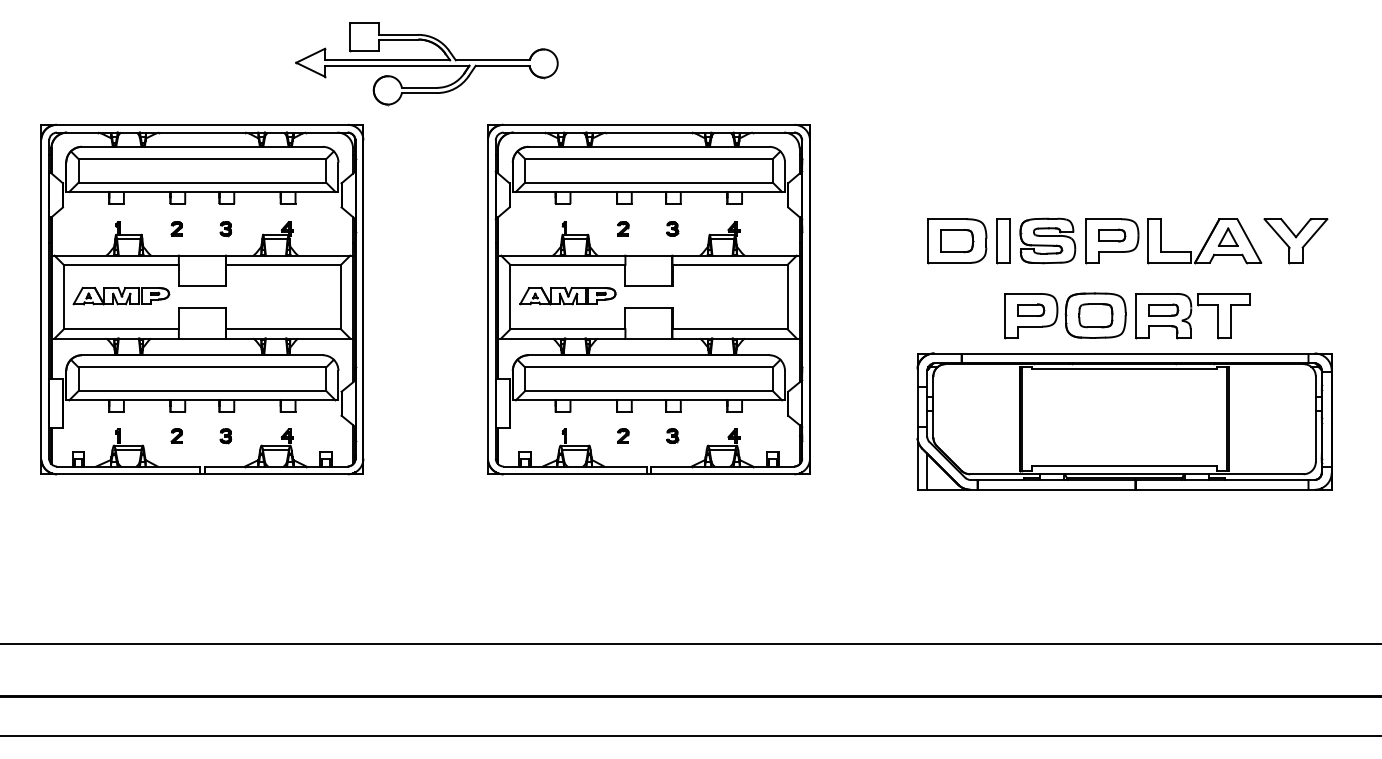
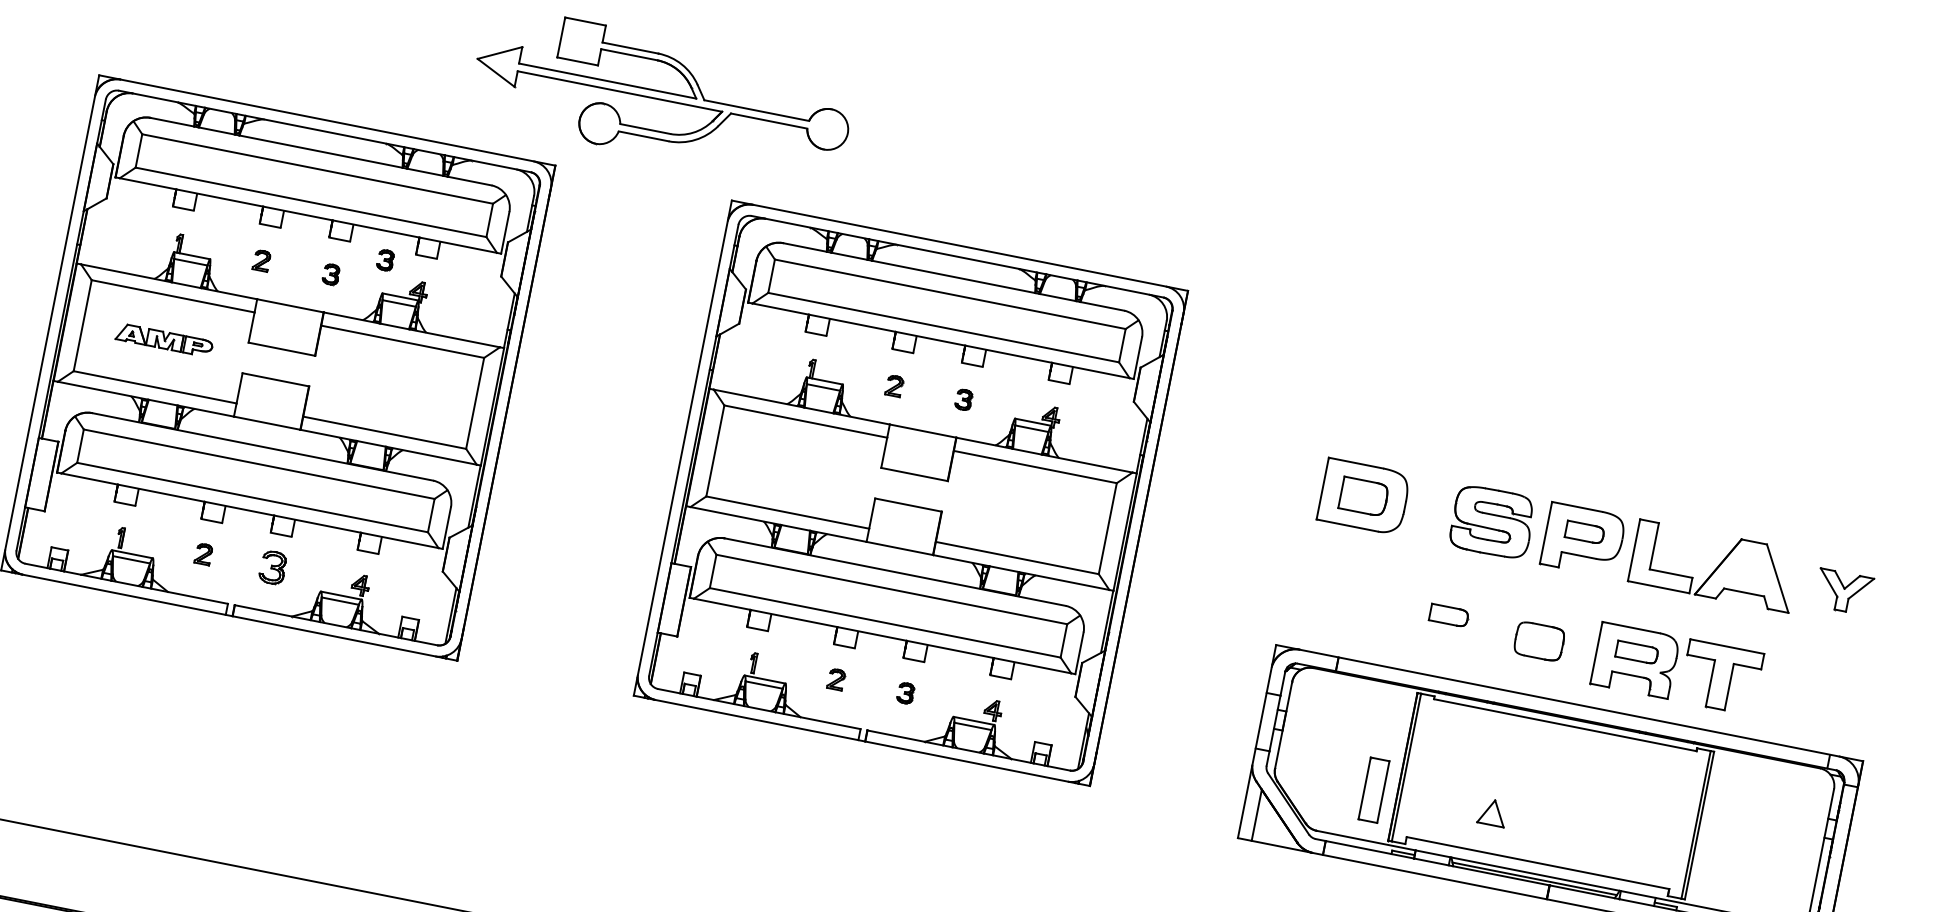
part: (260, 212) -> (384, 260), added
part: (1227, 236) -> (1492, 811), moved
part: (1003, 241) -> (1373, 790), moved
part: (1295, 241) -> (1843, 592), size x0.6
part: (121, 295) -> (164, 339), size x0.7
part: (567, 295) -> (796, 464), removed
part: (1065, 315) -> (1496, 632), removed
part: (225, 436) -> (272, 568), size x1.6

